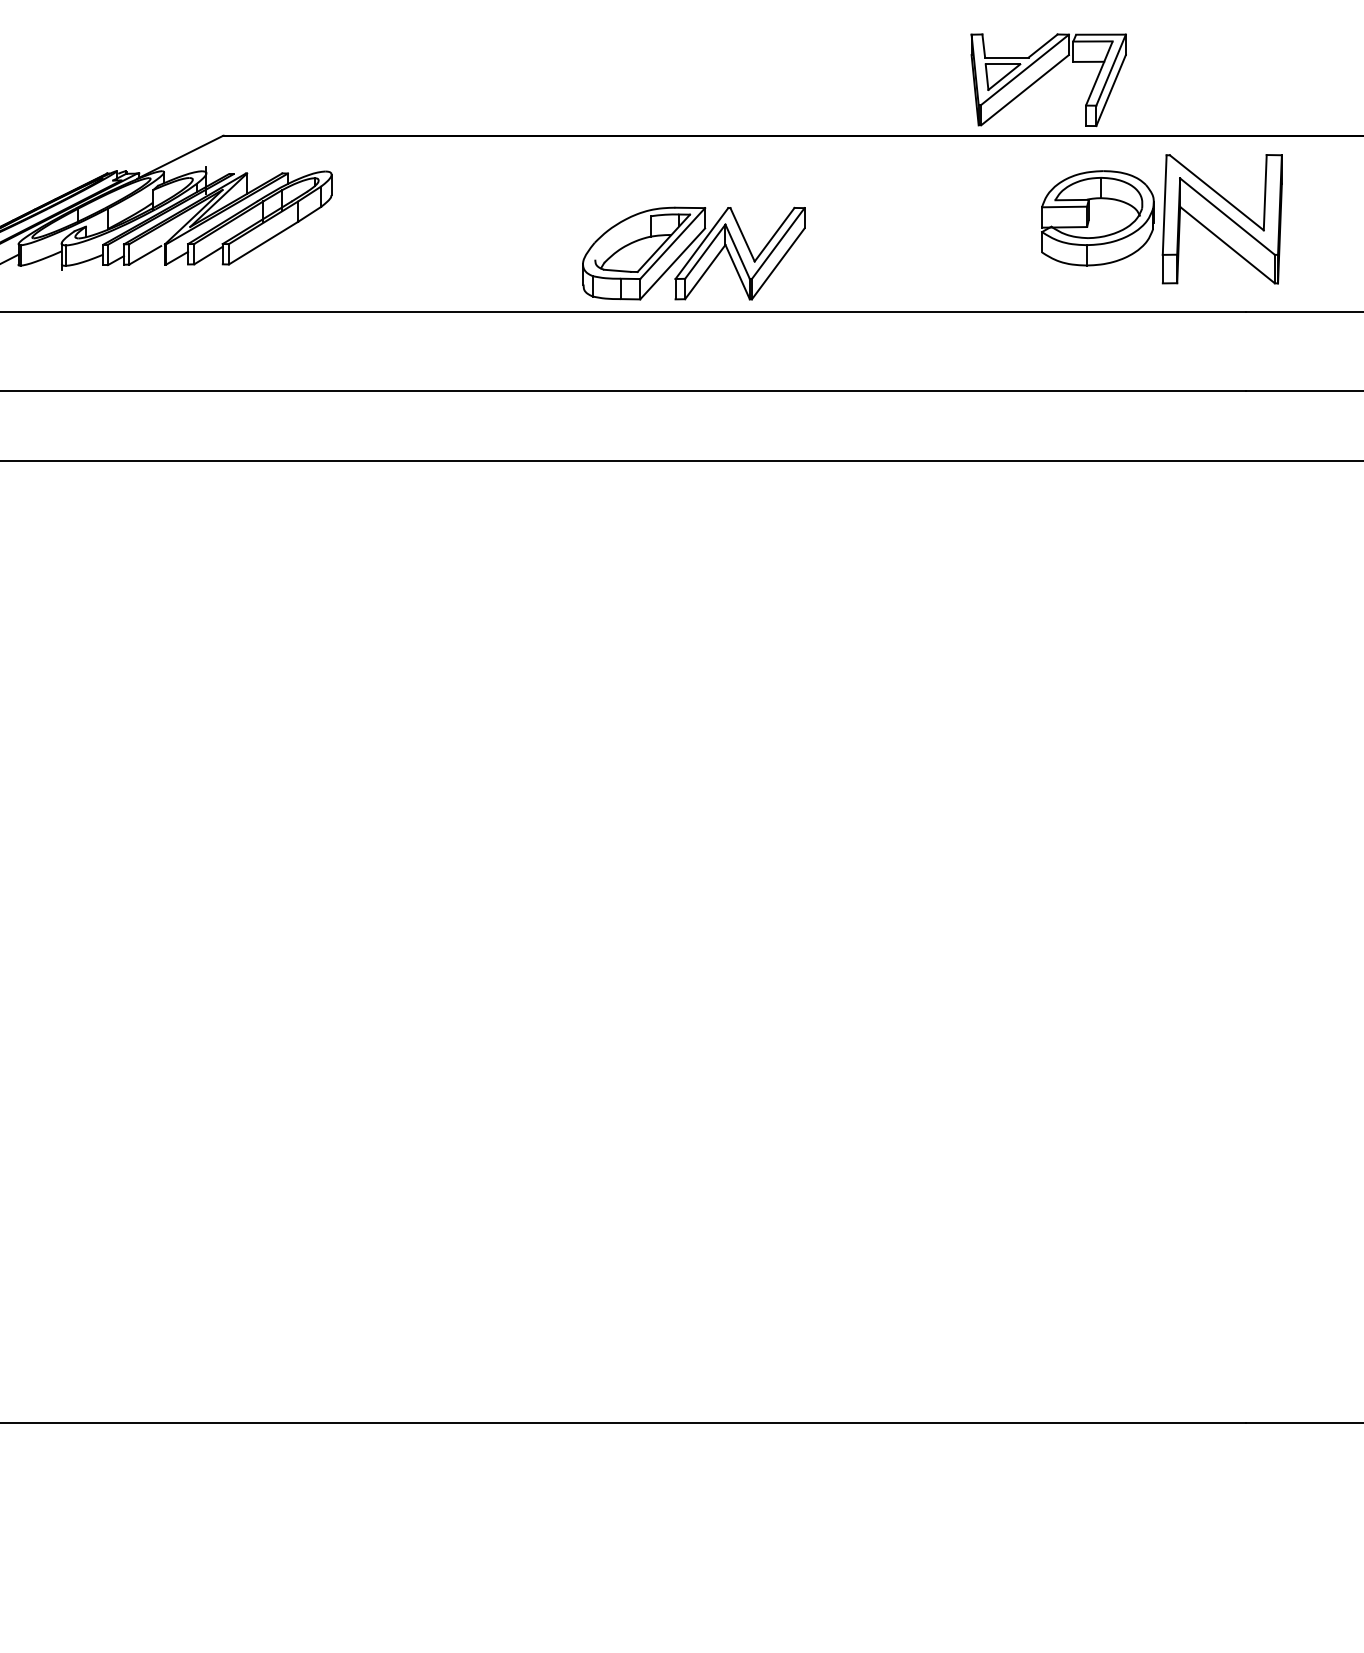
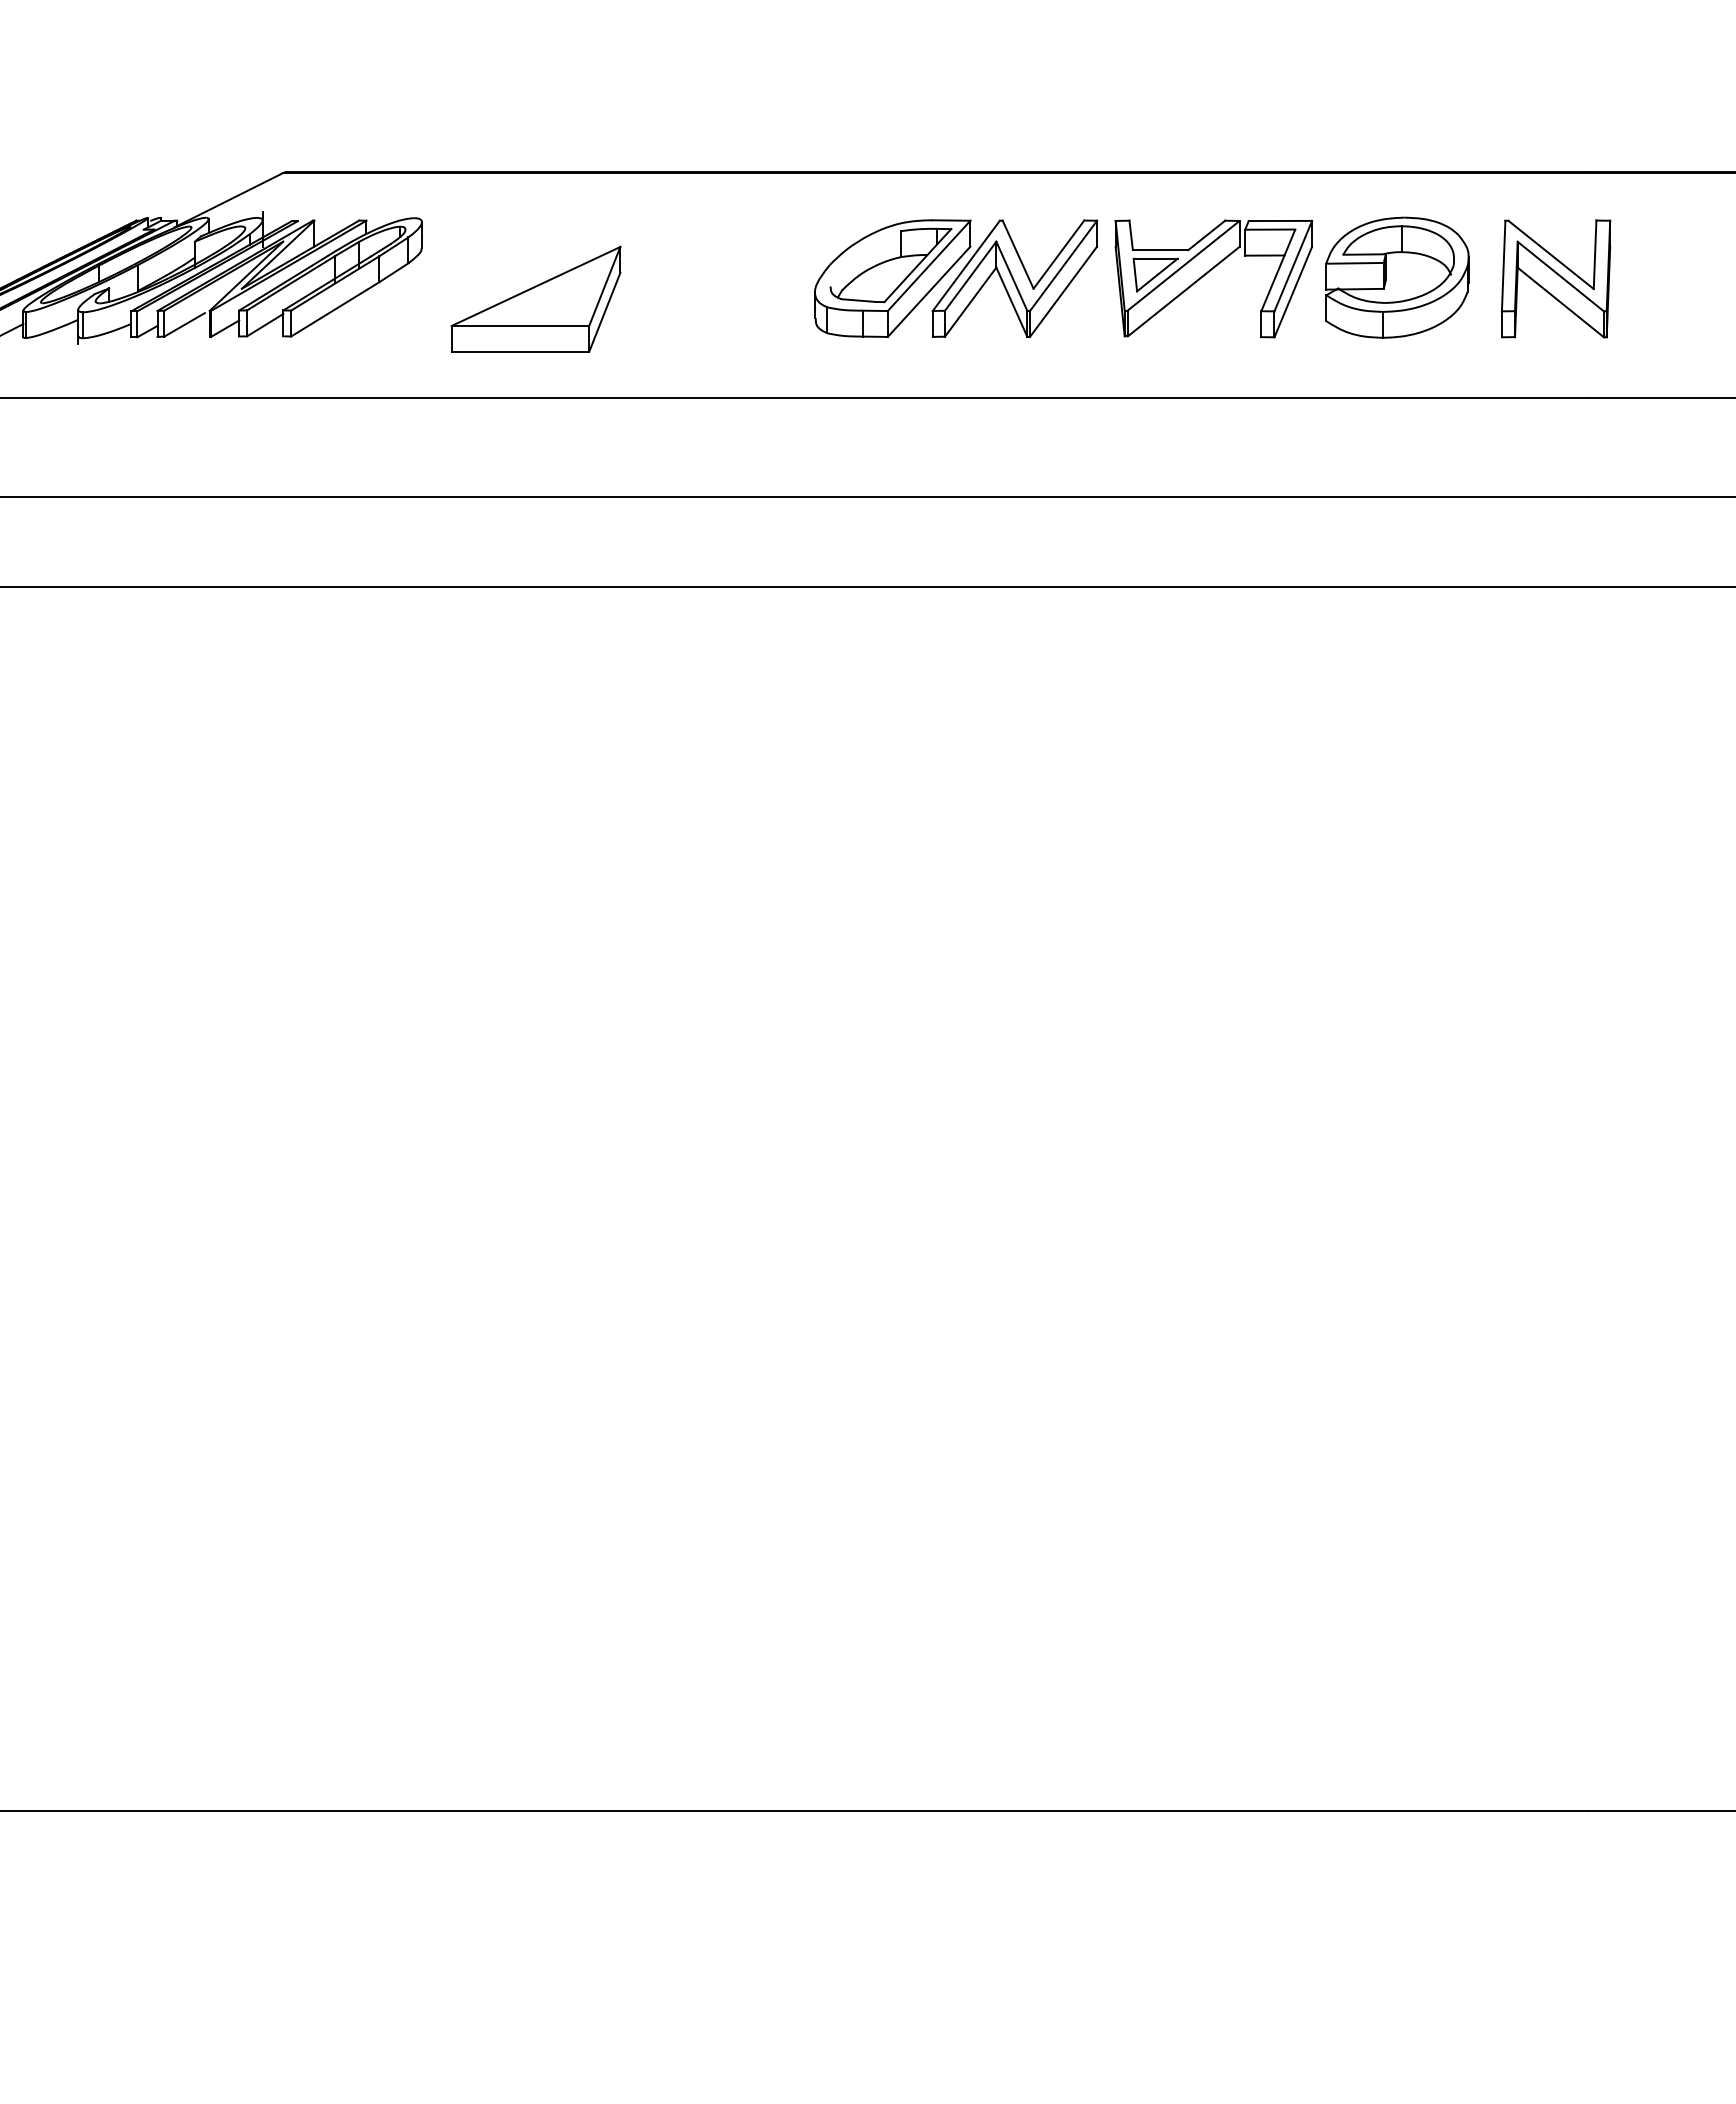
part: (1044, 75) -> (1208, 273), moved
part: (1222, 218) -> (1556, 278), size x0.71
part: (420, 234) -> (535, 298), added
part: (694, 253) -> (956, 278), moved

